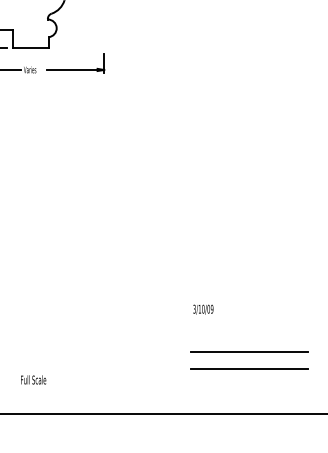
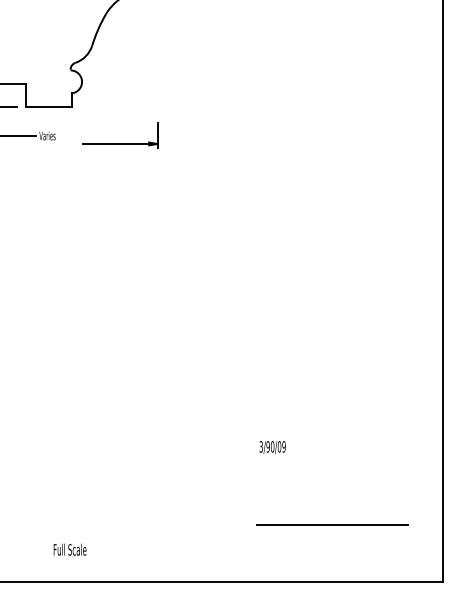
part: (75, 69) -> (120, 143), moved
text: (199, 308) -> (267, 446), 3/10/09 -> 3/90/09
line: (249, 351) -> (332, 501), removed
text: (33, 379) -> (69, 549), moved

